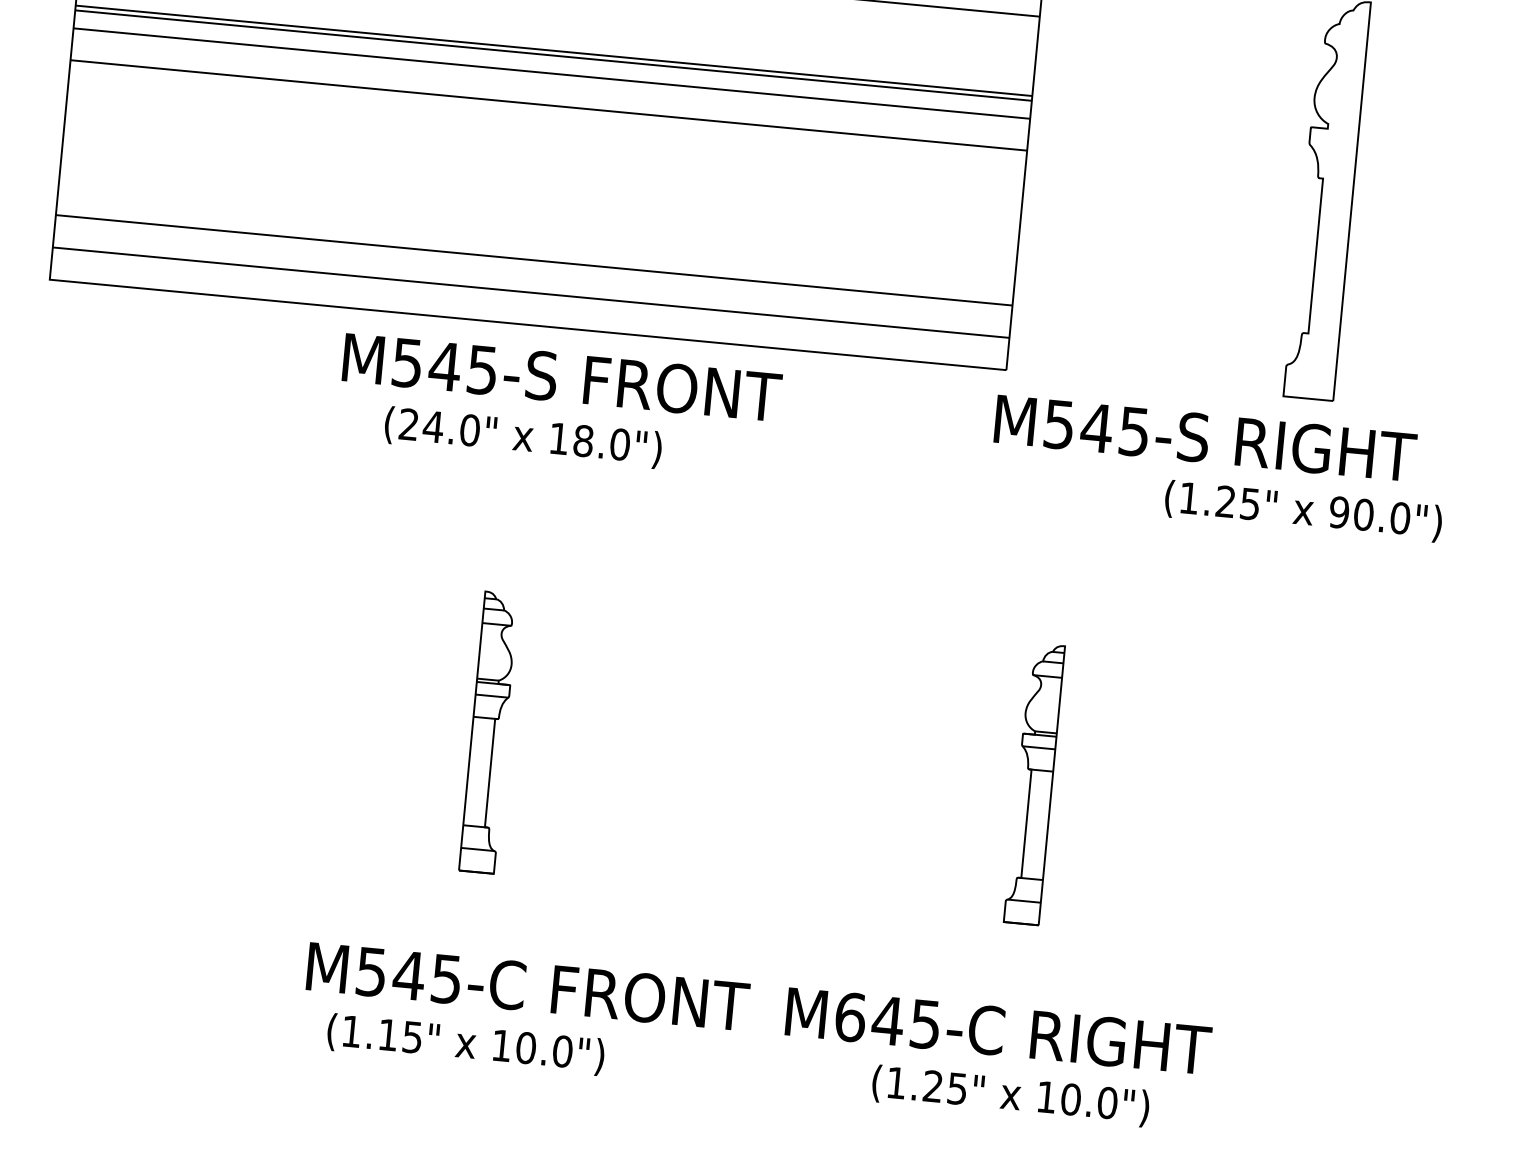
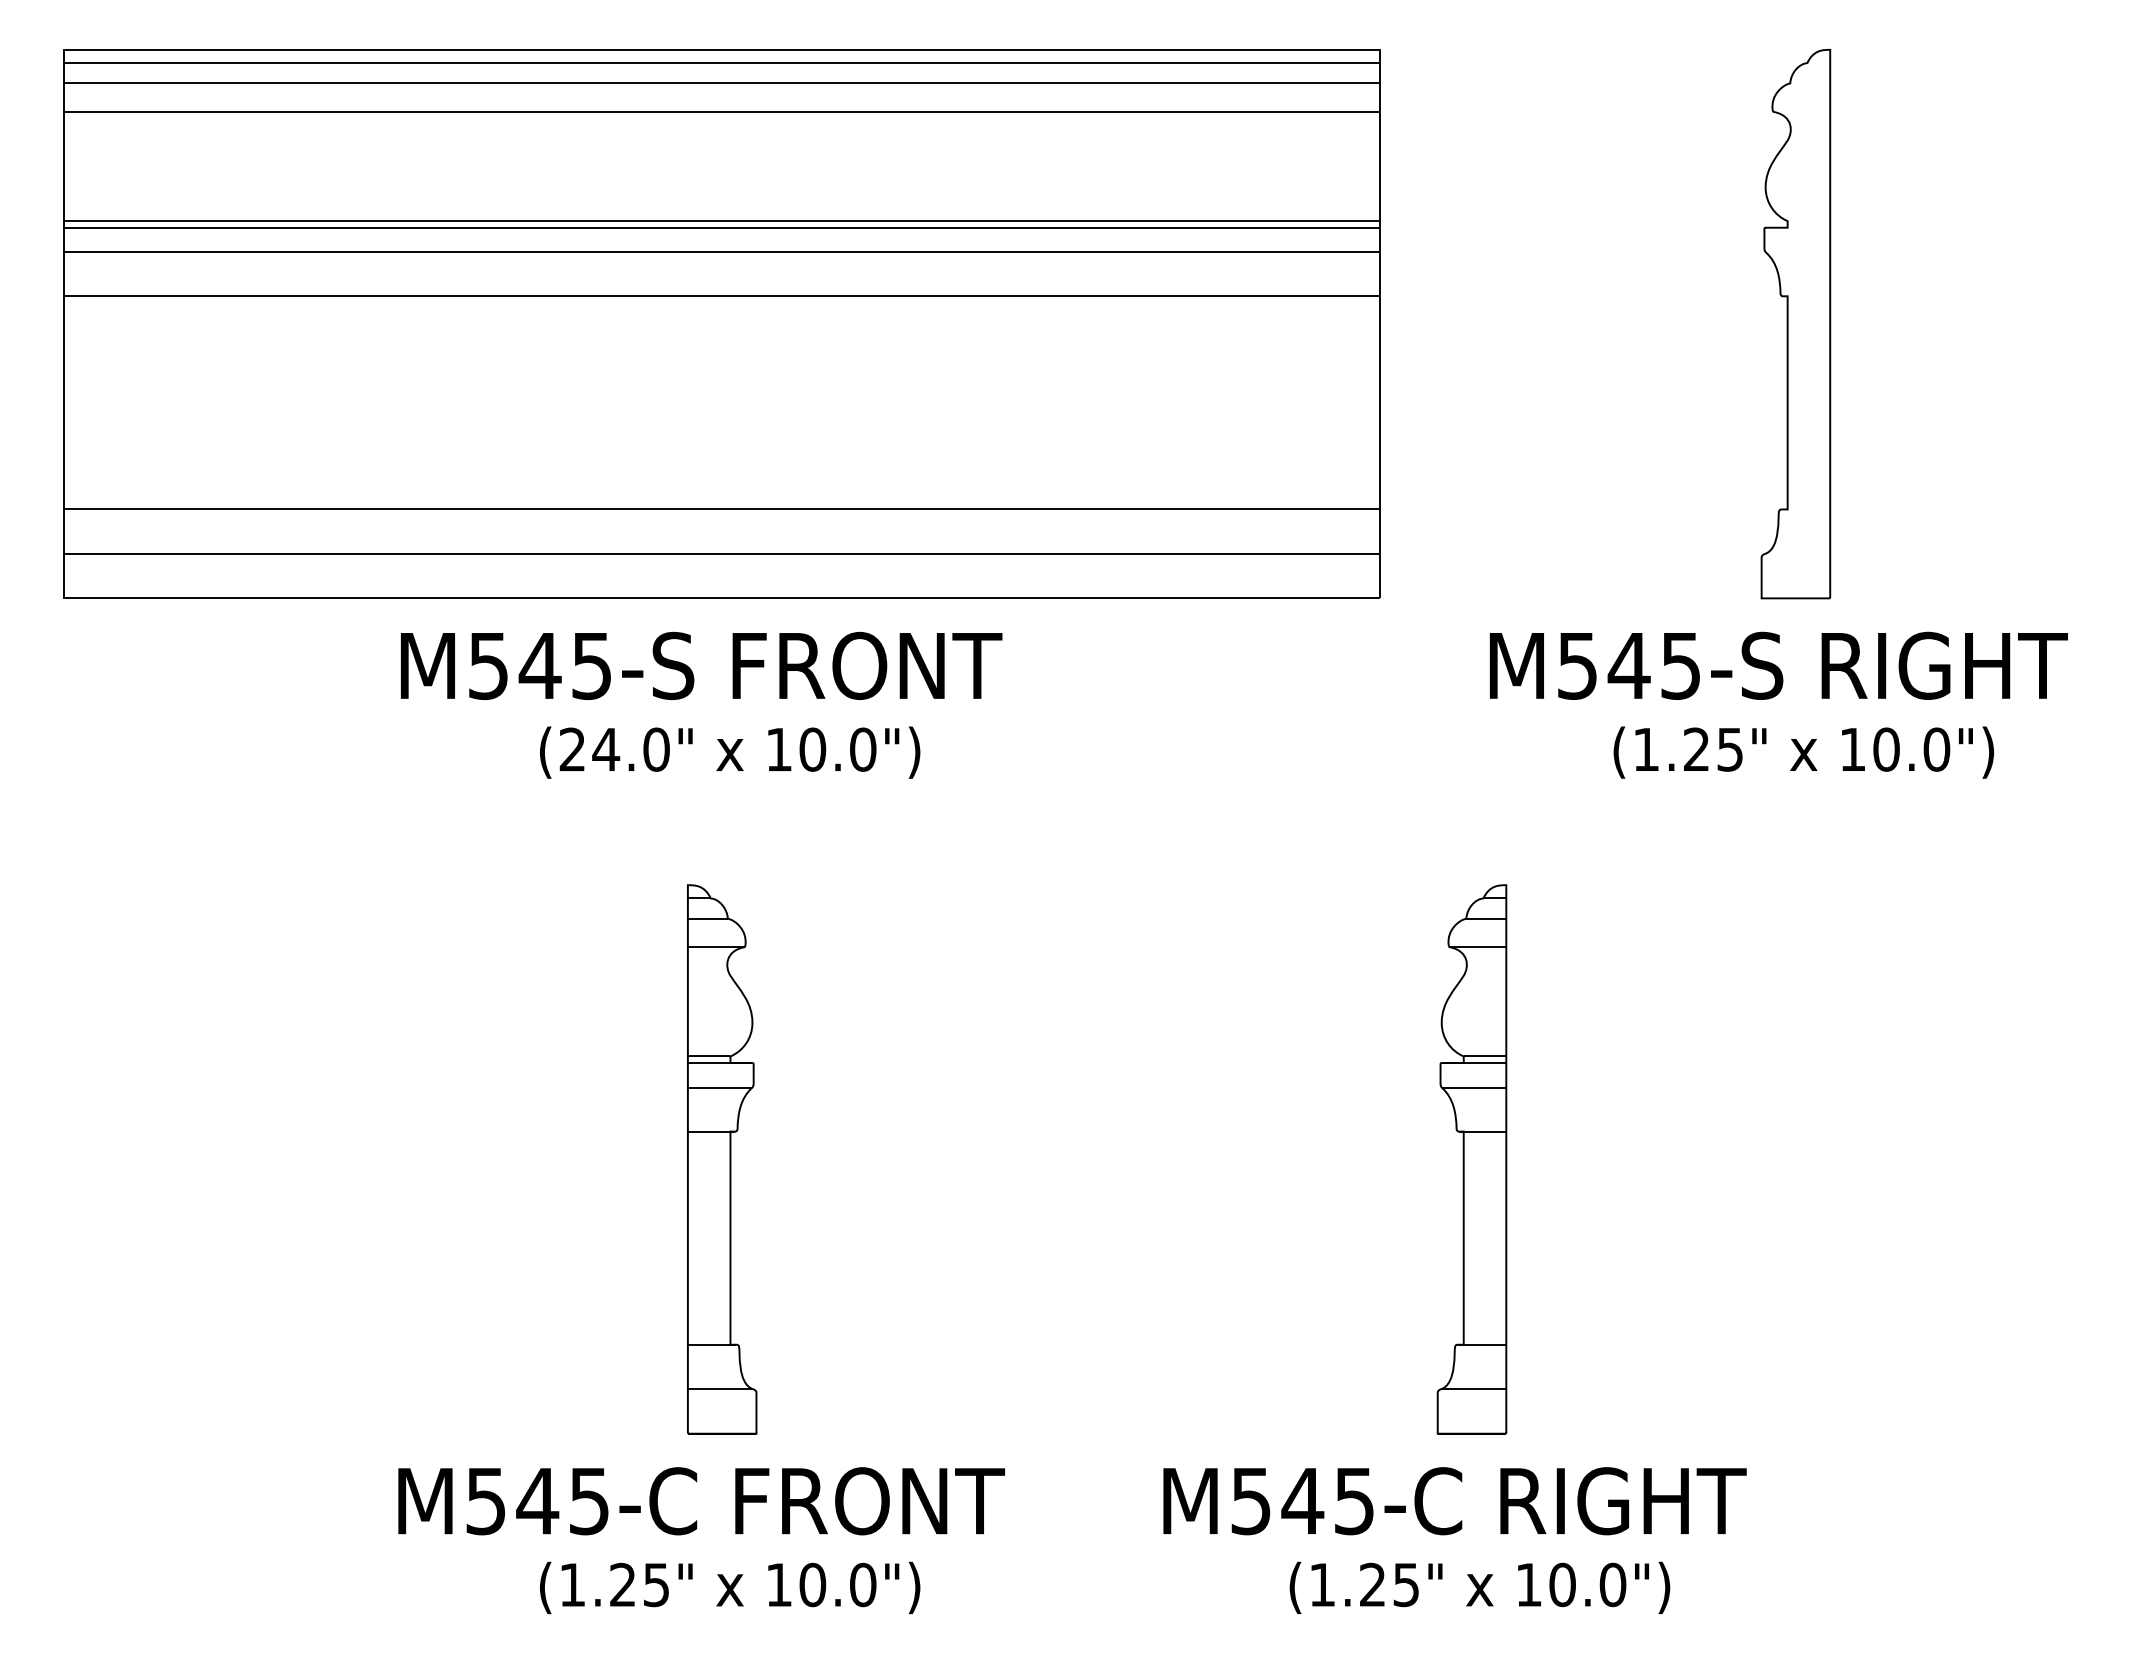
text: (562, 377) -> (701, 665), moved
text: (1205, 438) -> (1778, 665), moved
text: (583, 440) -> (812, 749), 18.0") -> 10.0")
text: (1339, 512) -> (1852, 749), 90.0") -> 10.0")
part: (489, 732) -> (722, 1159), size x1.43
part: (1034, 784) -> (1471, 1159), size x1.43
text: (528, 987) -> (701, 1501), moved
text: (850, 1017) -> (1251, 1501), M645-C -> M545-C
text: (387, 1034) -> (622, 1584), (1.15" -> (1.25"

